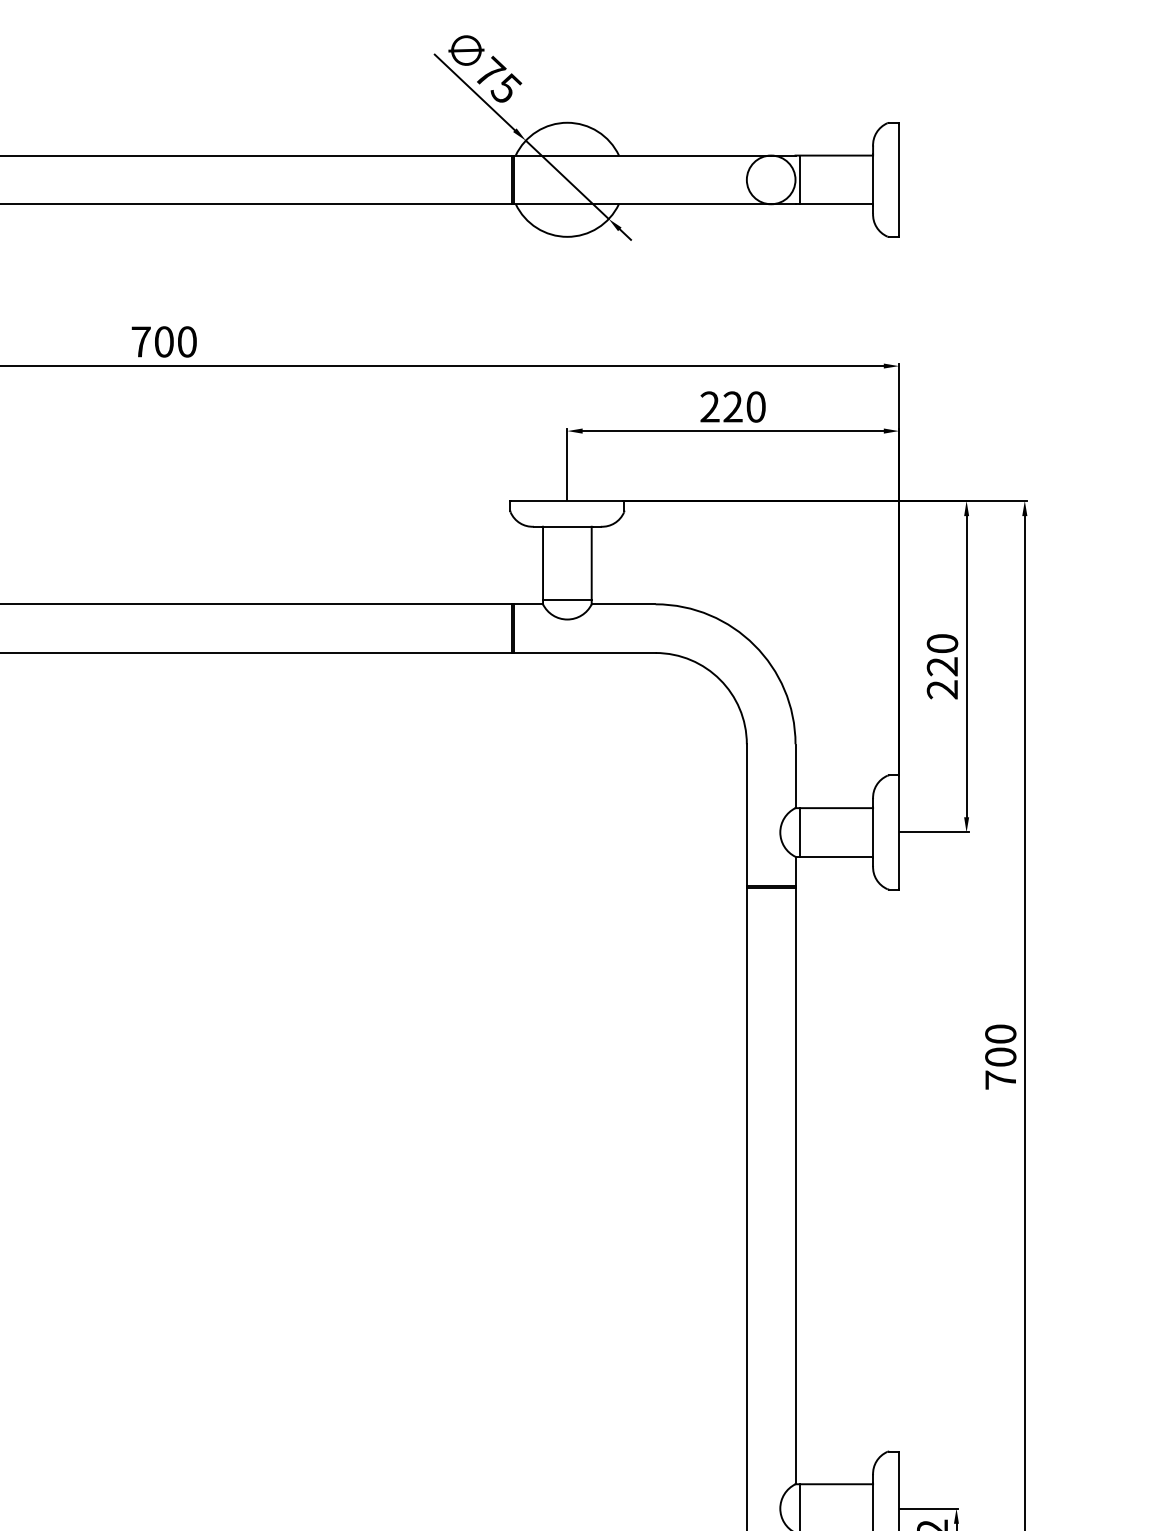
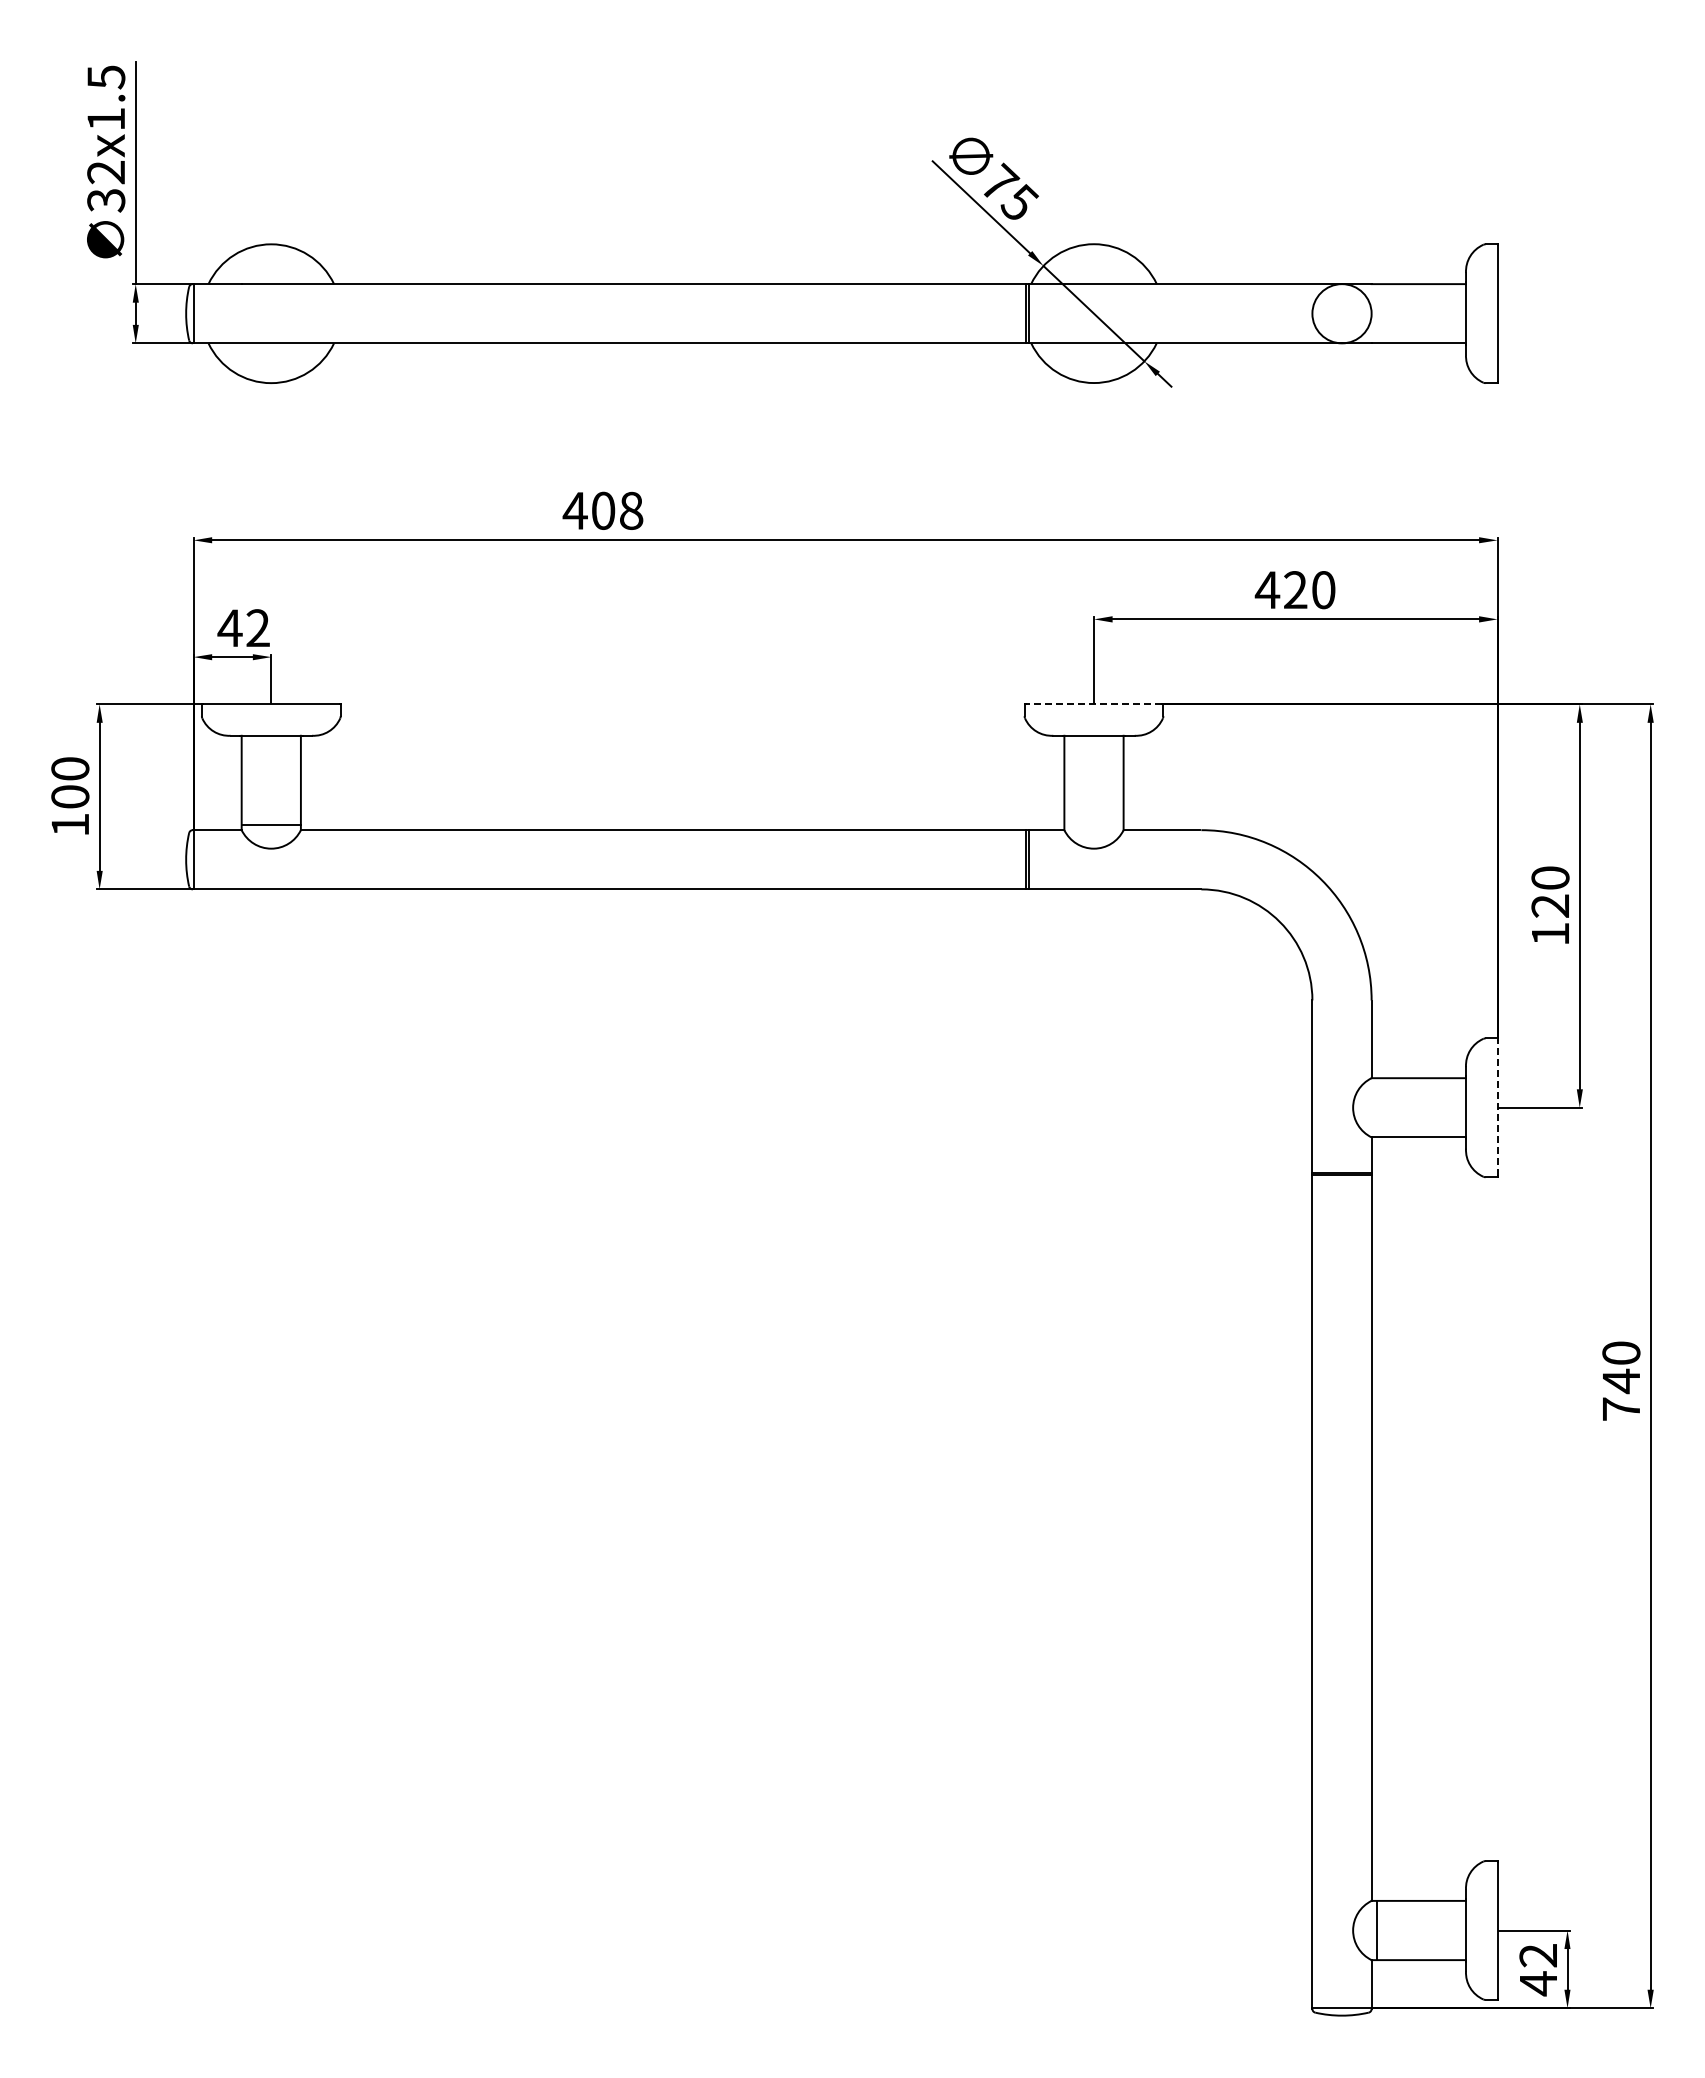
line: (800, 179) -> (1377, 313), removed
text: (163, 341) -> (602, 510), 700 -> 408
text: (709, 406) -> (1267, 589), 220 -> 420
line: (566, 501) -> (1093, 704), solid -> dashed
line: (566, 599) -> (1093, 824), removed
text: (941, 689) -> (1549, 933), 220 -> 120
line: (800, 832) -> (1377, 1107), removed
line: (898, 832) -> (1497, 1107), solid -> dashed
text: (1000, 1057) -> (1621, 1381), 700 -> 740

